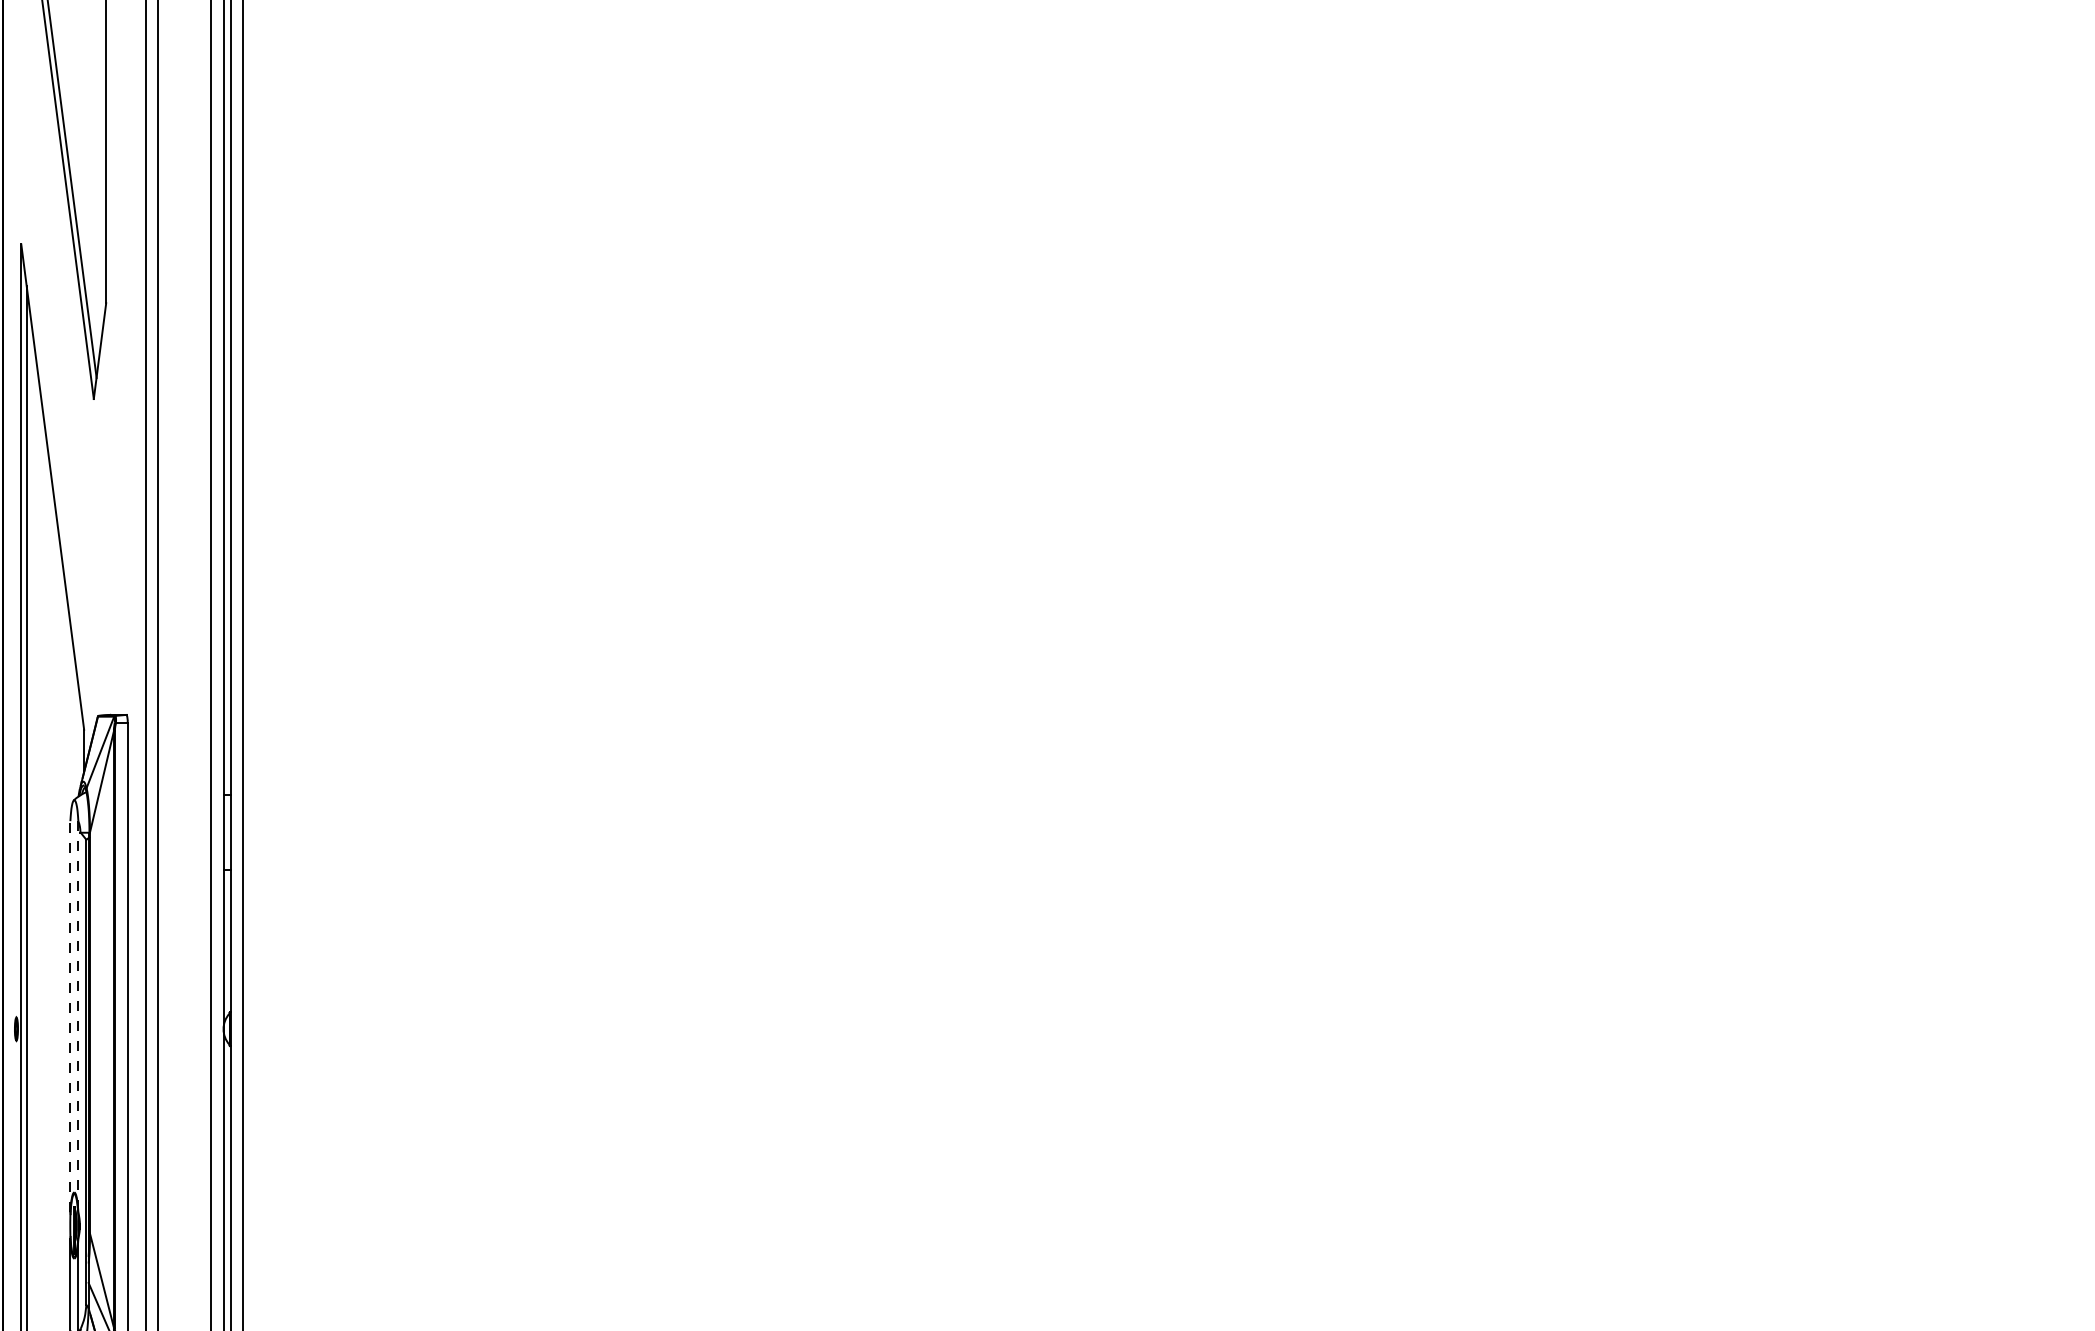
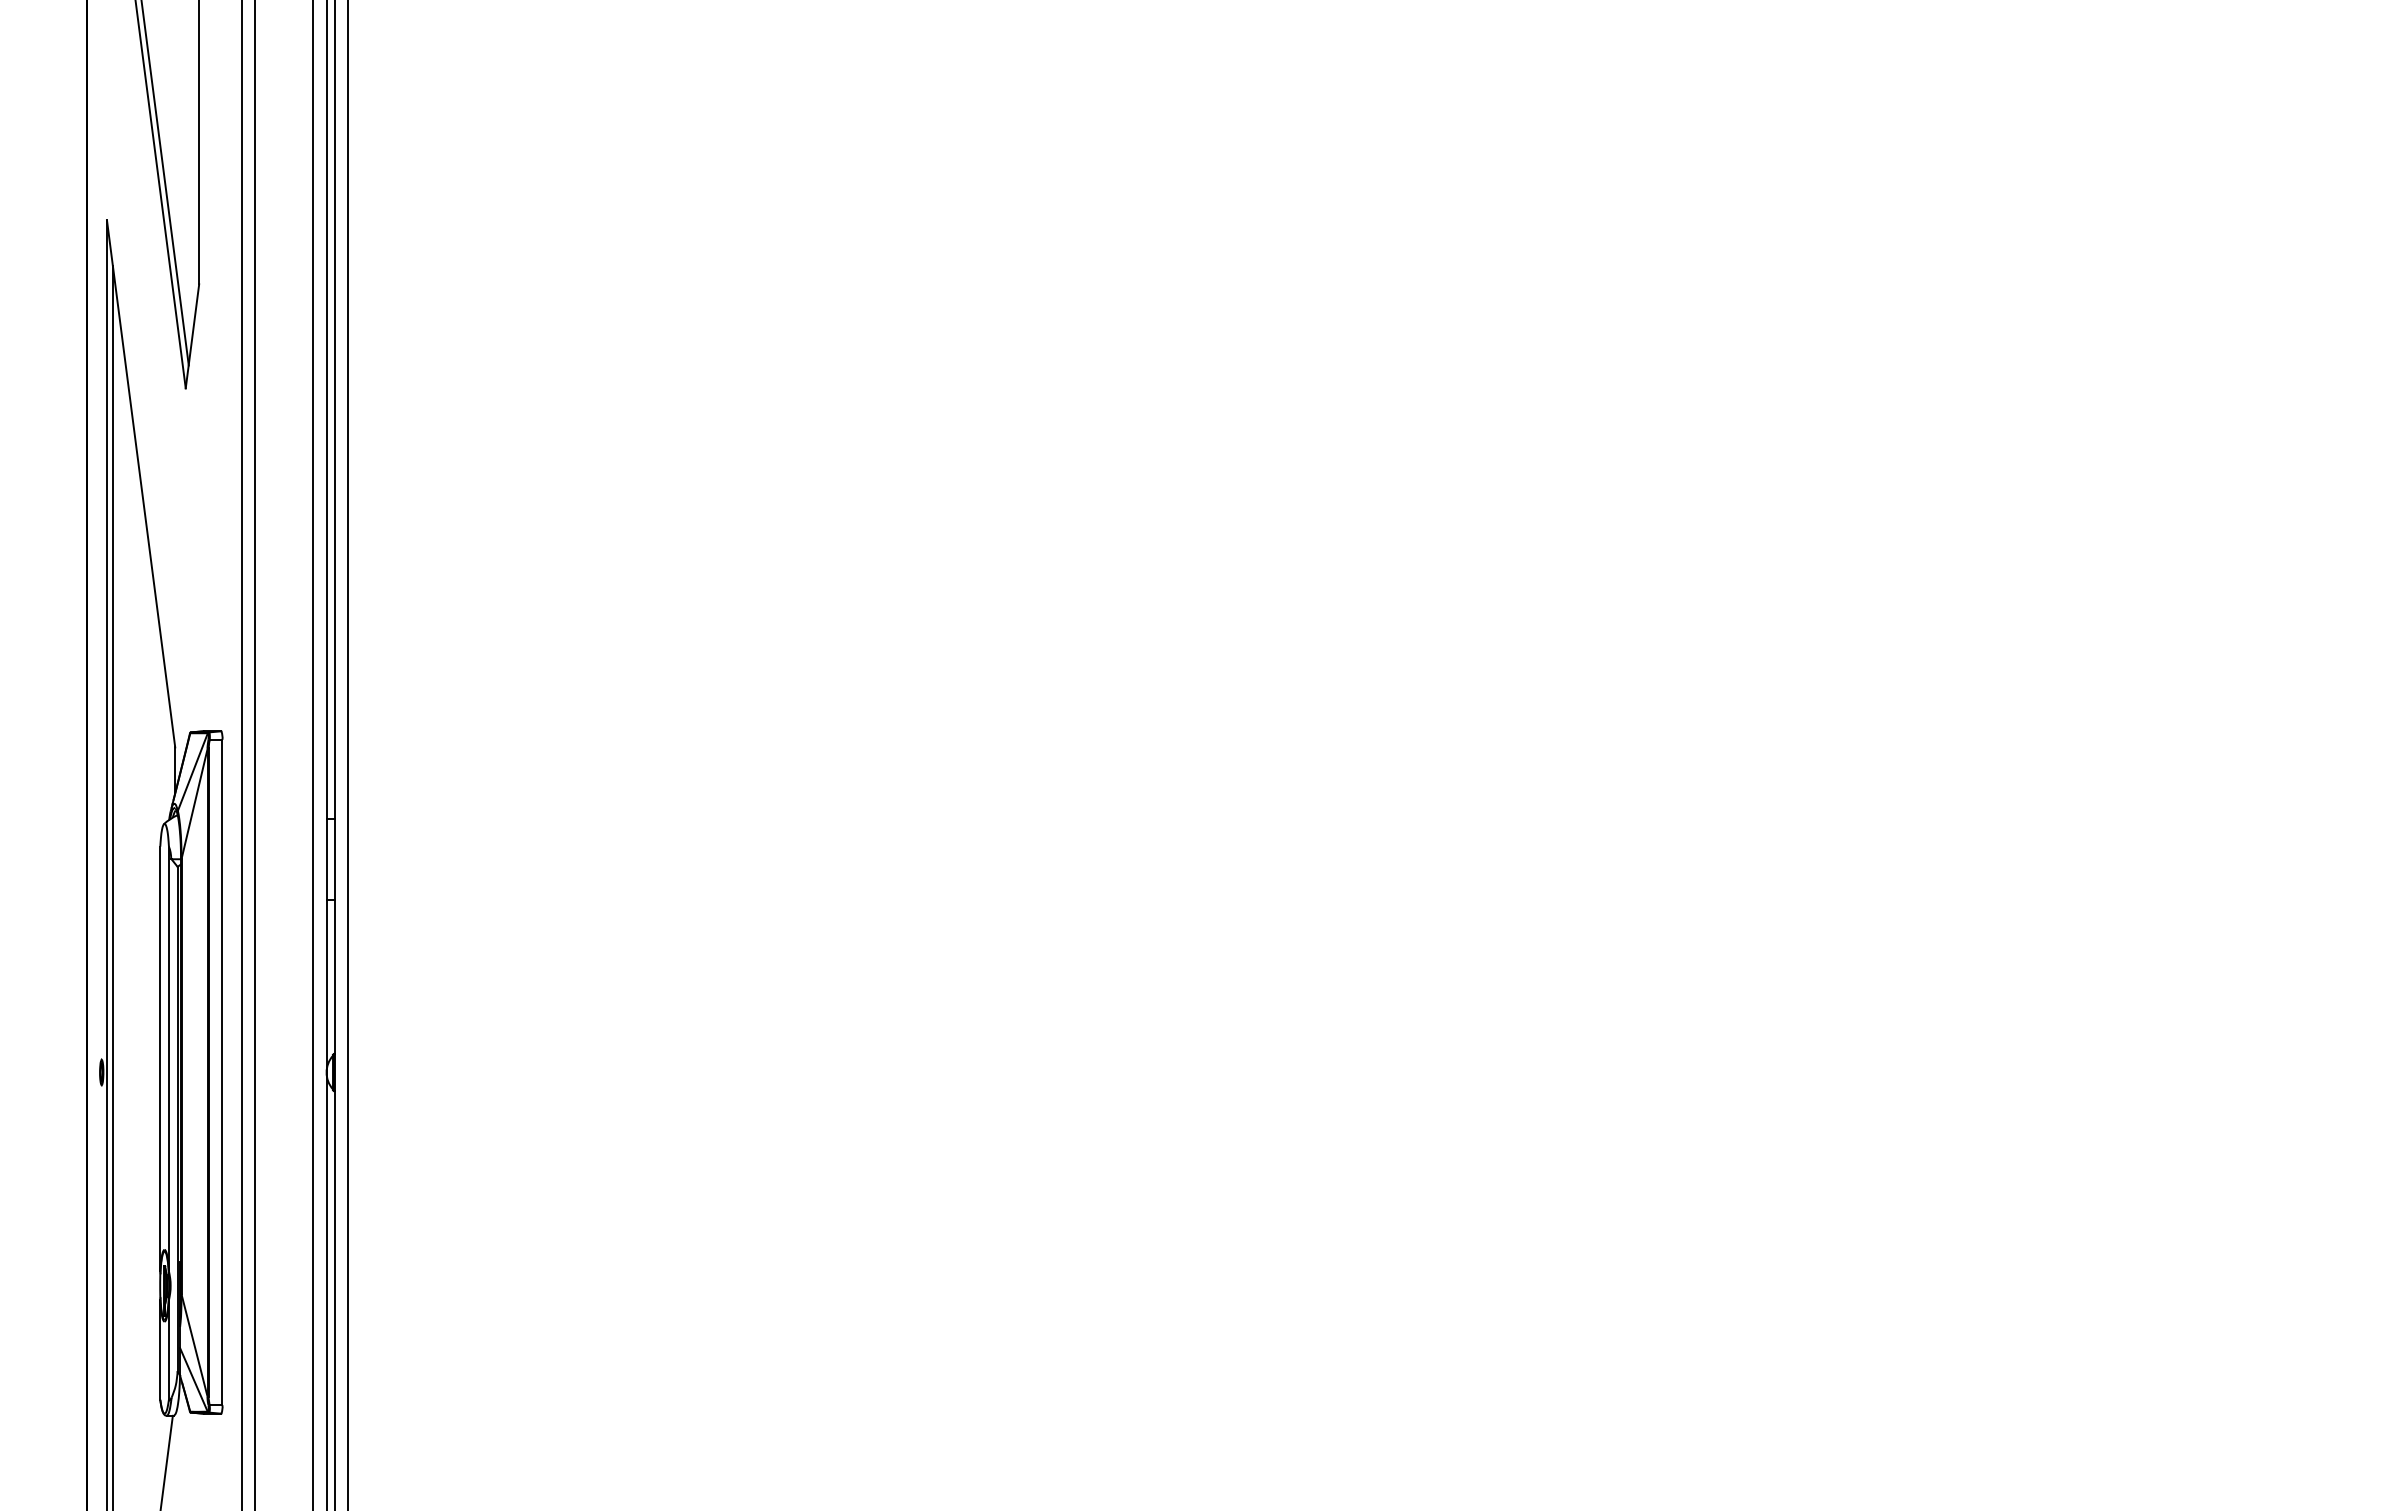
line: (70, 1016) -> (160, 1058), dashed -> solid
line: (77, 1017) -> (168, 1059), dashed -> solid

